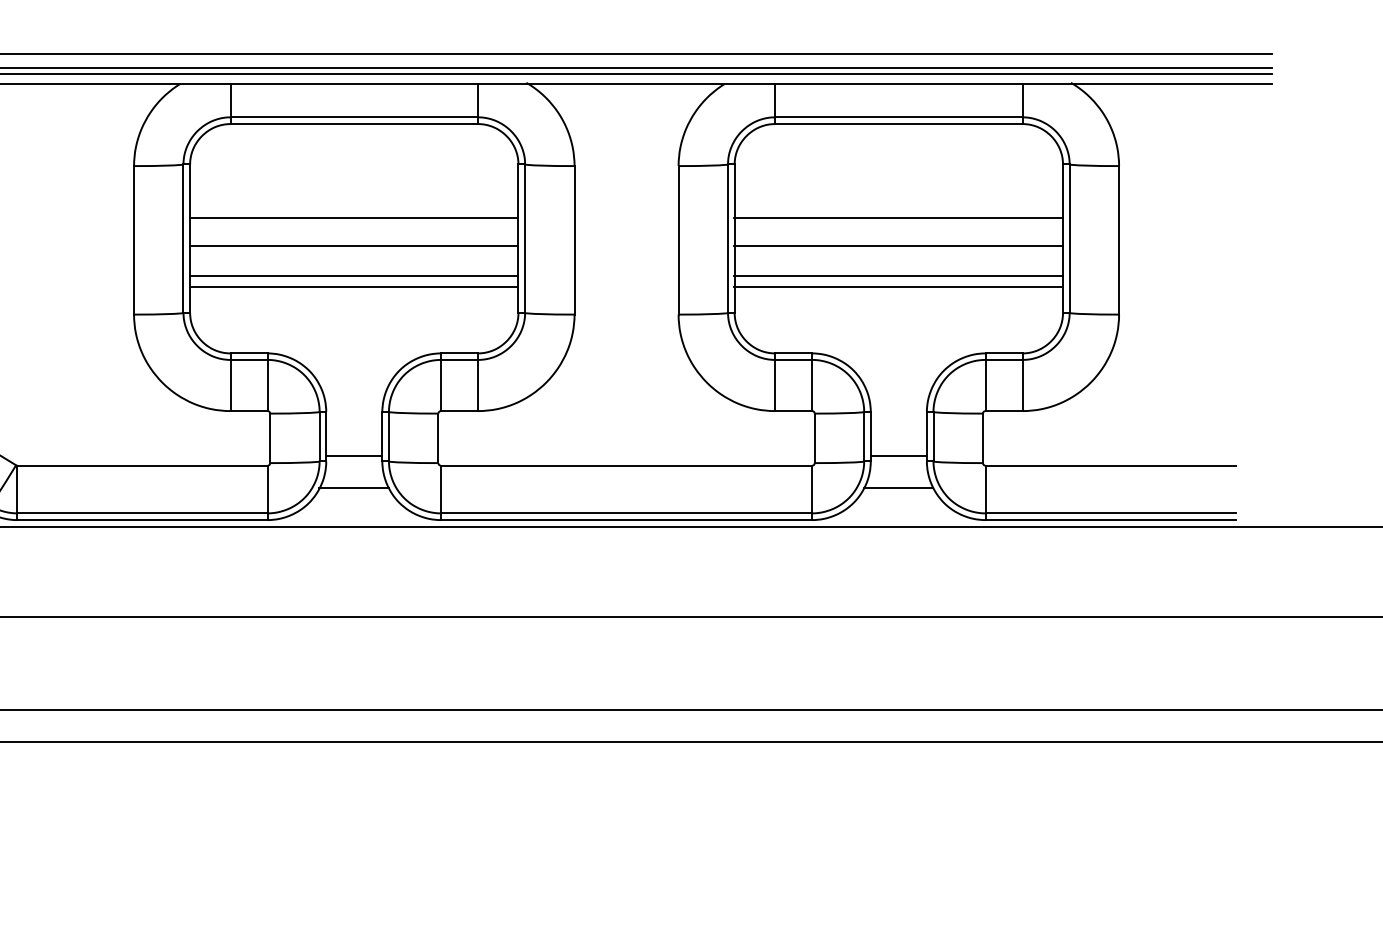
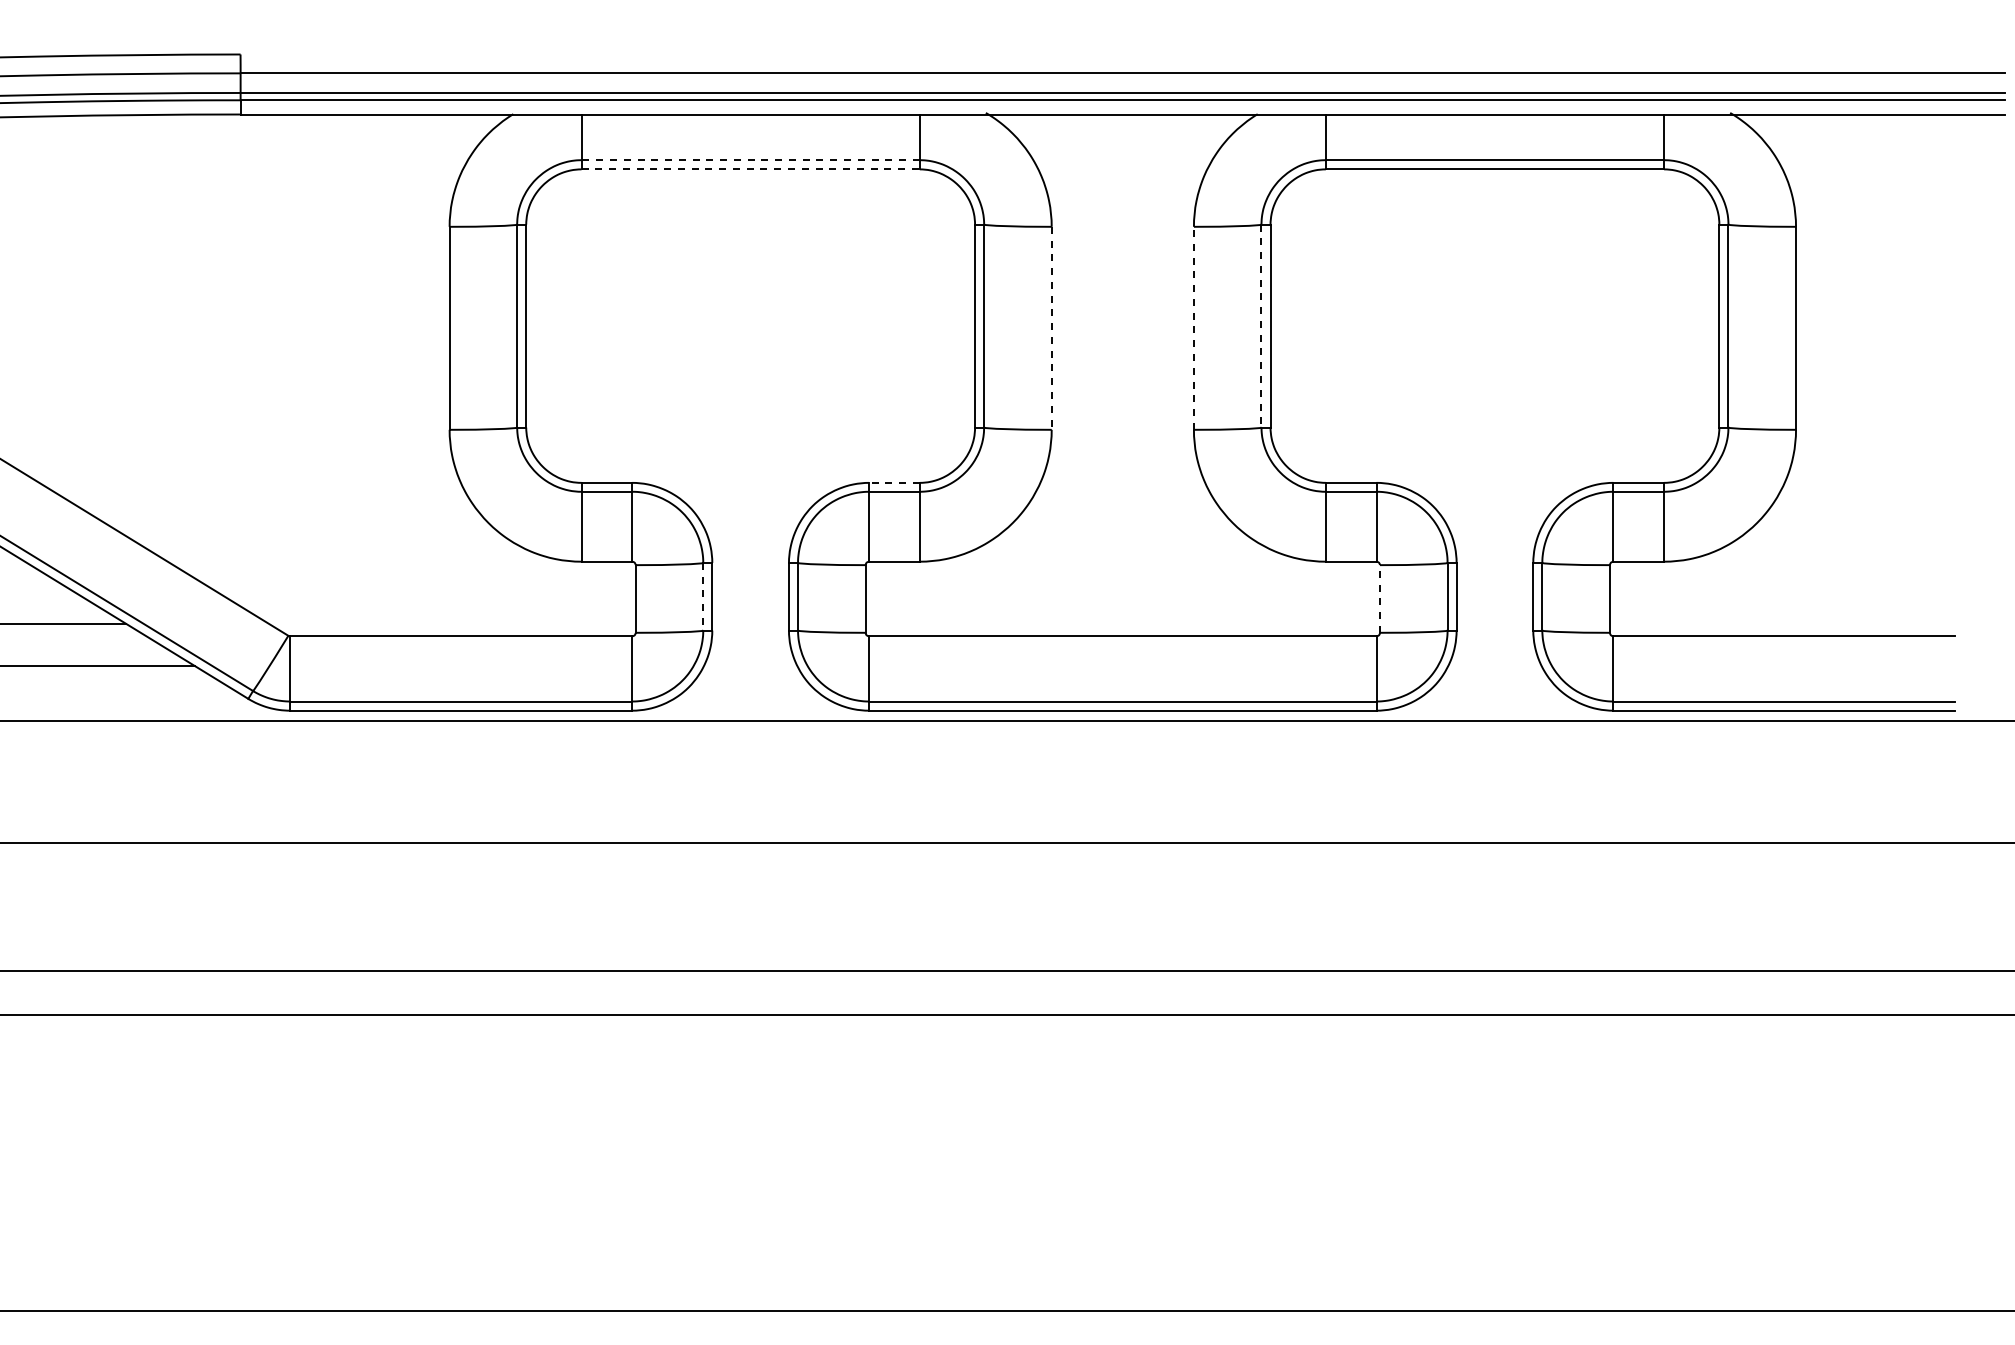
line: (354, 117) -> (750, 160), solid -> dashed
line: (354, 124) -> (751, 169), solid -> dashed
line: (353, 218) -> (749, 298), removed
line: (898, 218) -> (1494, 298), removed
line: (678, 239) -> (1193, 327), solid -> dashed
line: (728, 239) -> (1261, 326), solid -> dashed
line: (574, 240) -> (1051, 328), solid -> dashed
line: (353, 245) -> (749, 335), removed
line: (898, 245) -> (1494, 335), removed
line: (353, 275) -> (749, 376), removed
line: (898, 275) -> (1494, 376), removed
line: (353, 286) -> (749, 391), removed
line: (898, 286) -> (1494, 391), removed
line: (458, 353) -> (893, 482), solid -> dashed
line: (319, 436) -> (703, 596), solid -> dashed
line: (815, 438) -> (1380, 598), solid -> dashed
line: (354, 456) -> (750, 623), removed
line: (898, 456) -> (1494, 623), removed
line: (353, 487) -> (749, 666), removed
line: (898, 487) -> (1494, 666), removed

